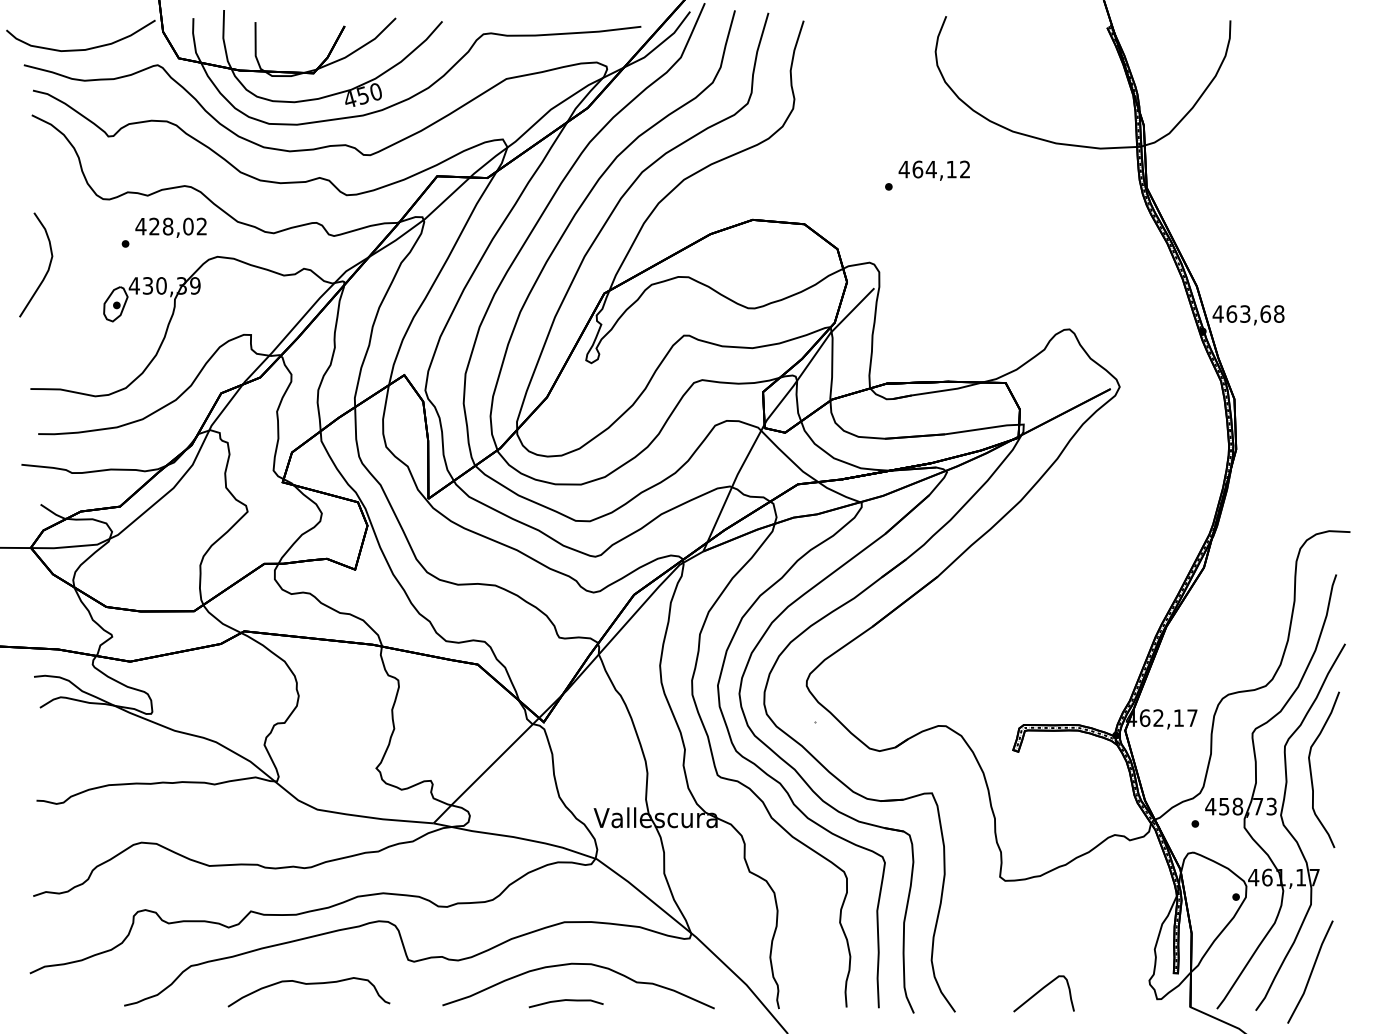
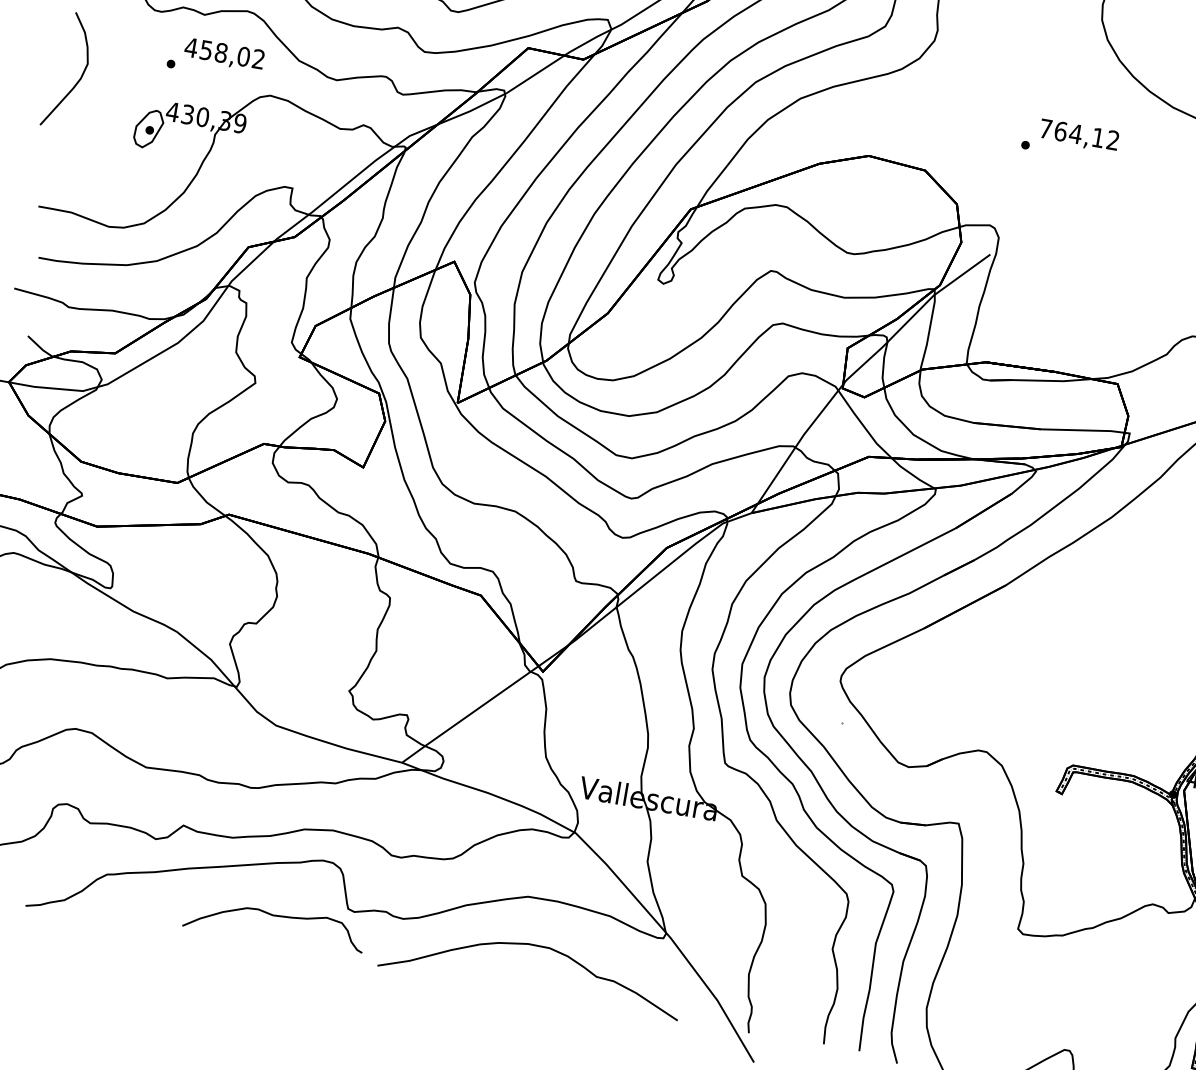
text: (903, 169) -> (1044, 128), 464,12 -> 764,12
text: (154, 226) -> (206, 50), 428,02 -> 458,02
curve: (308, 984) -> (275, 916), moved
curve: (564, 1001) -> (513, 984), removed

